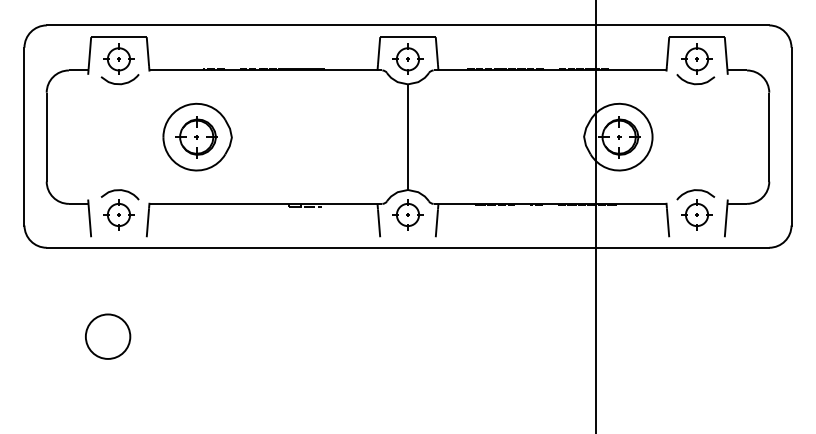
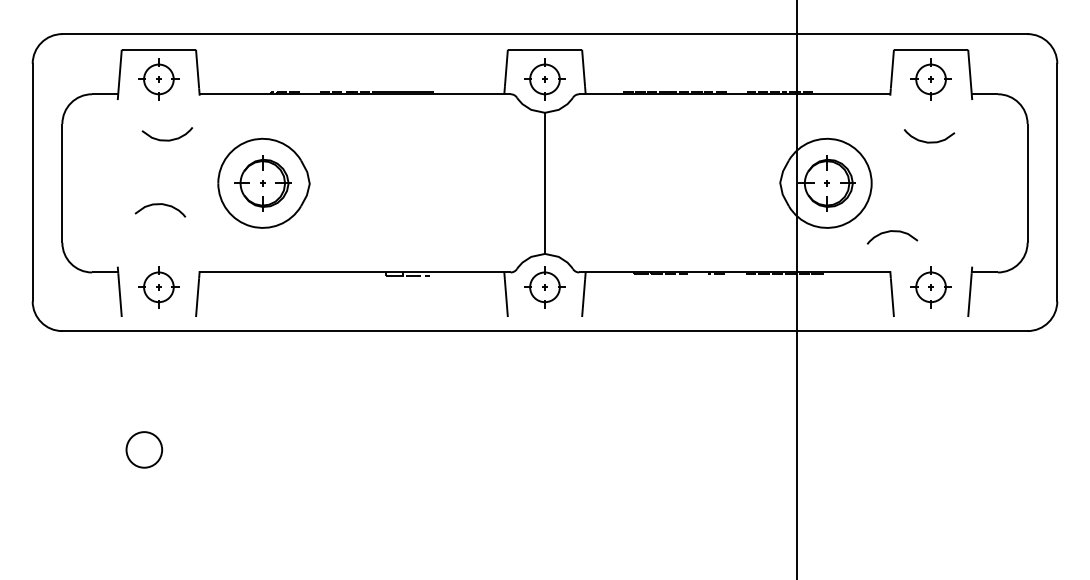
curve: (120, 83) -> (167, 139), moved
curve: (695, 83) -> (929, 141), moved
curve: (119, 191) -> (159, 205), moved
curve: (696, 191) -> (893, 232), moved
circle: (108, 336) -> (144, 449), size x0.6

